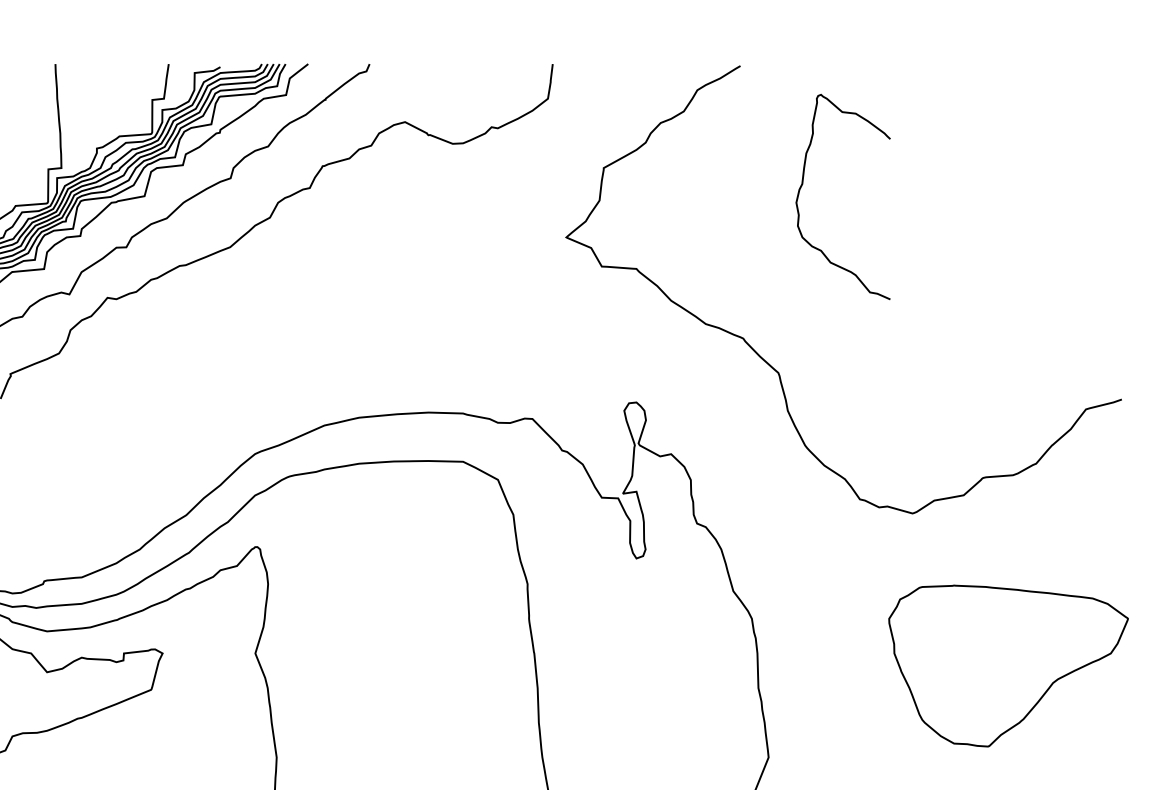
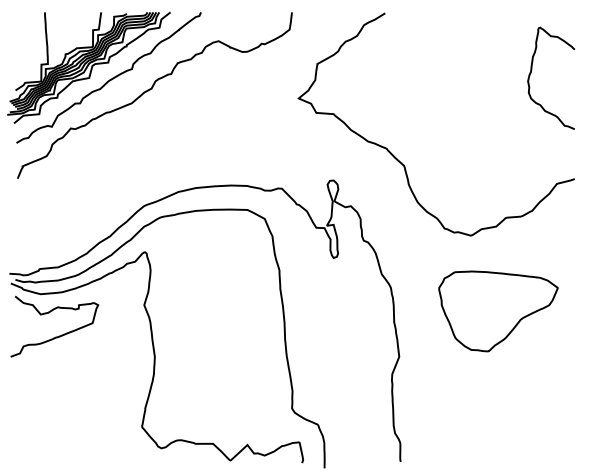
curve: (805, 181) -> (532, 70), moved
part: (1008, 666) -> (498, 311), moved

